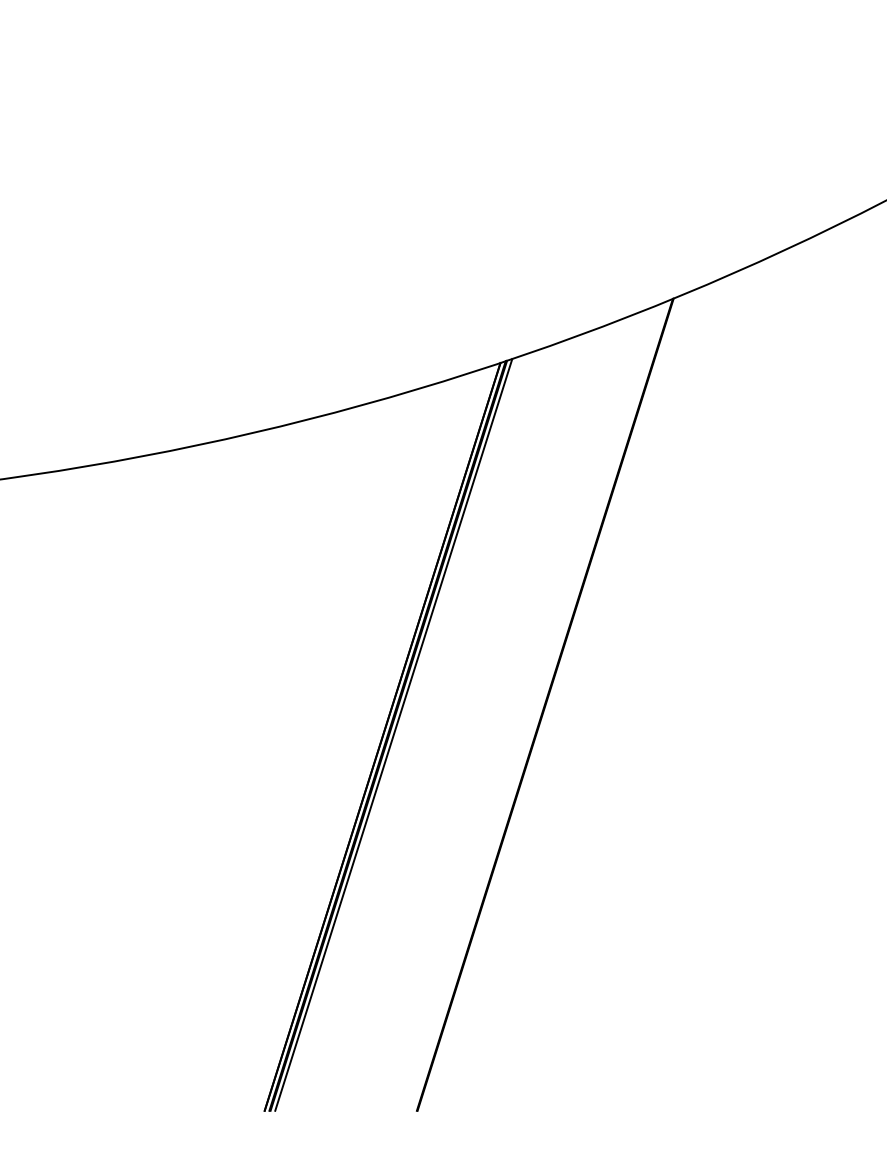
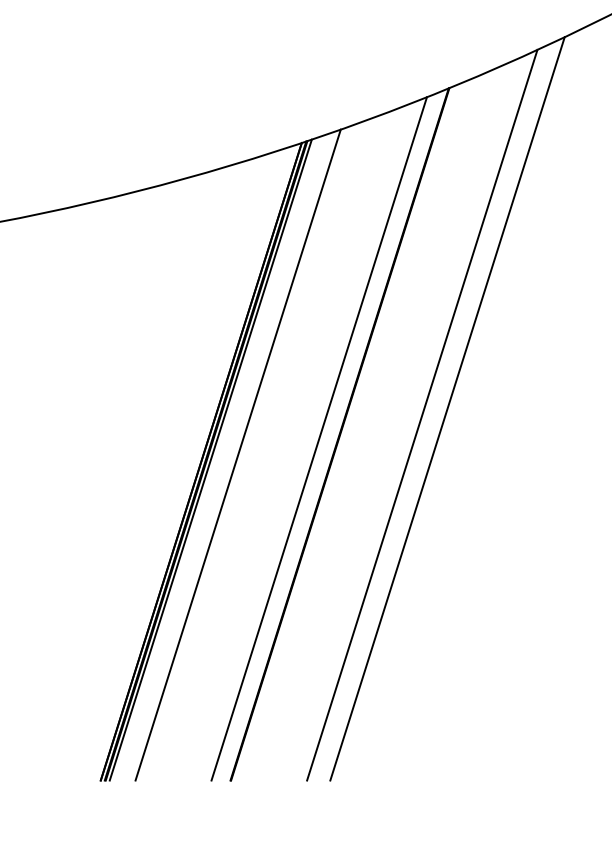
line: (670, 674) -> (446, 408), added
line: (641, 681) -> (421, 414), added
line: (520, 709) -> (318, 438), added
line: (425, 728) -> (237, 454), added

